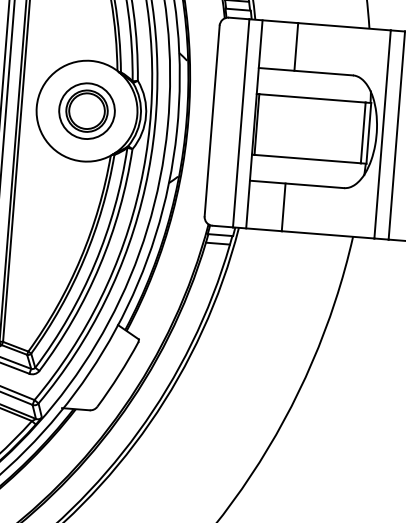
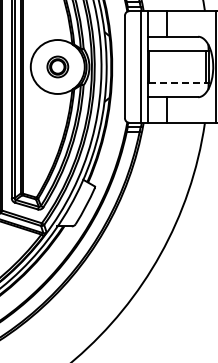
part: (86, 110) -> (57, 66), size x0.7
line: (307, 159) -> (177, 83), solid -> dashed

